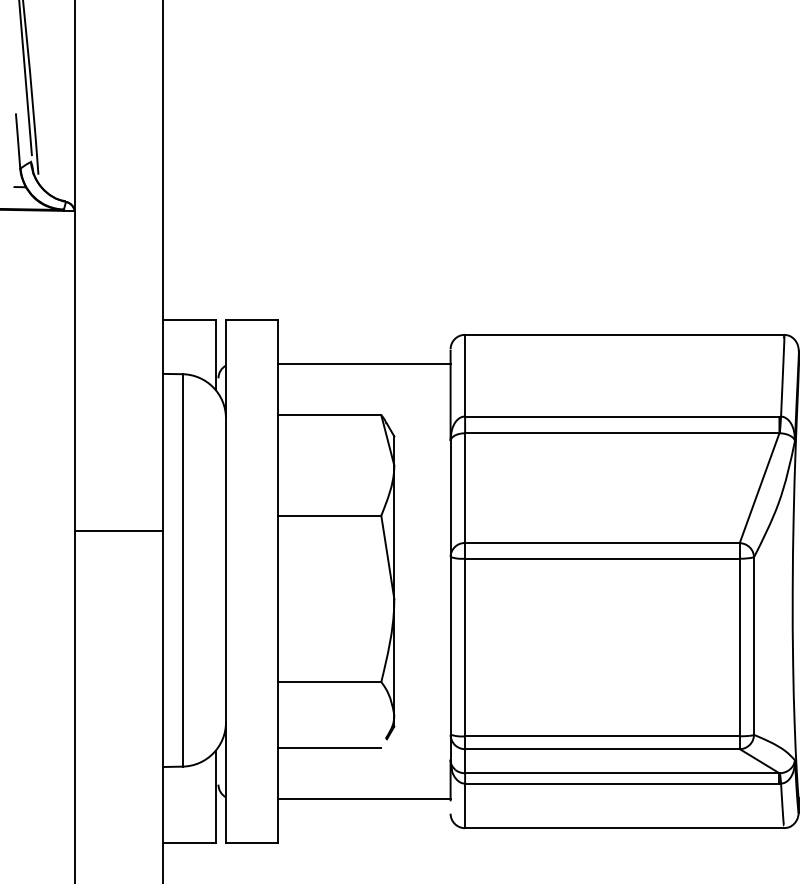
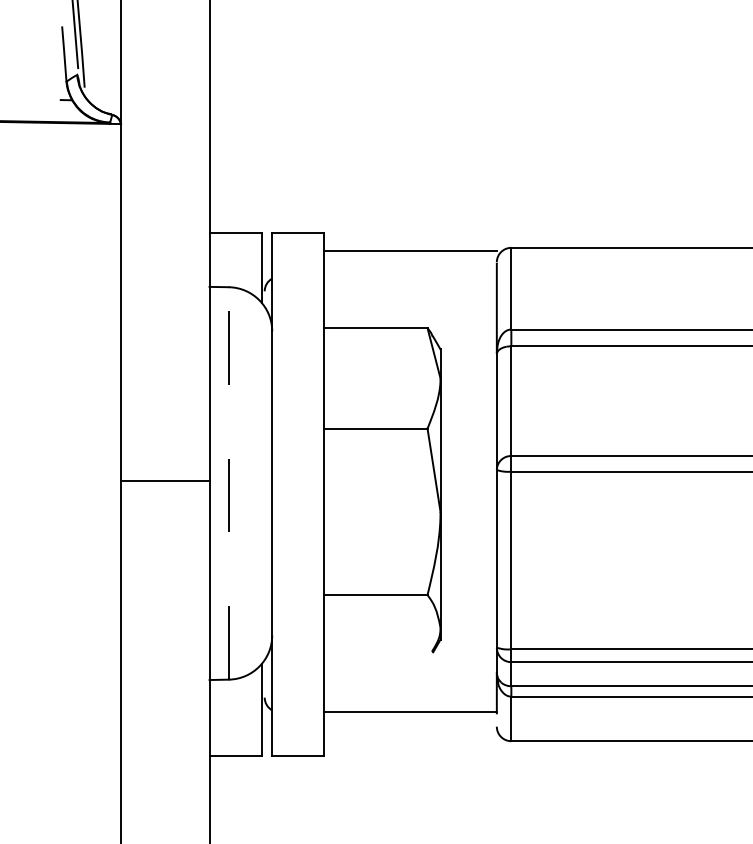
line: (364, 363) -> (410, 250), moved
line: (118, 531) -> (164, 481), moved
line: (182, 569) -> (228, 482), solid -> dashed
line: (329, 747) -> (375, 660), removed

